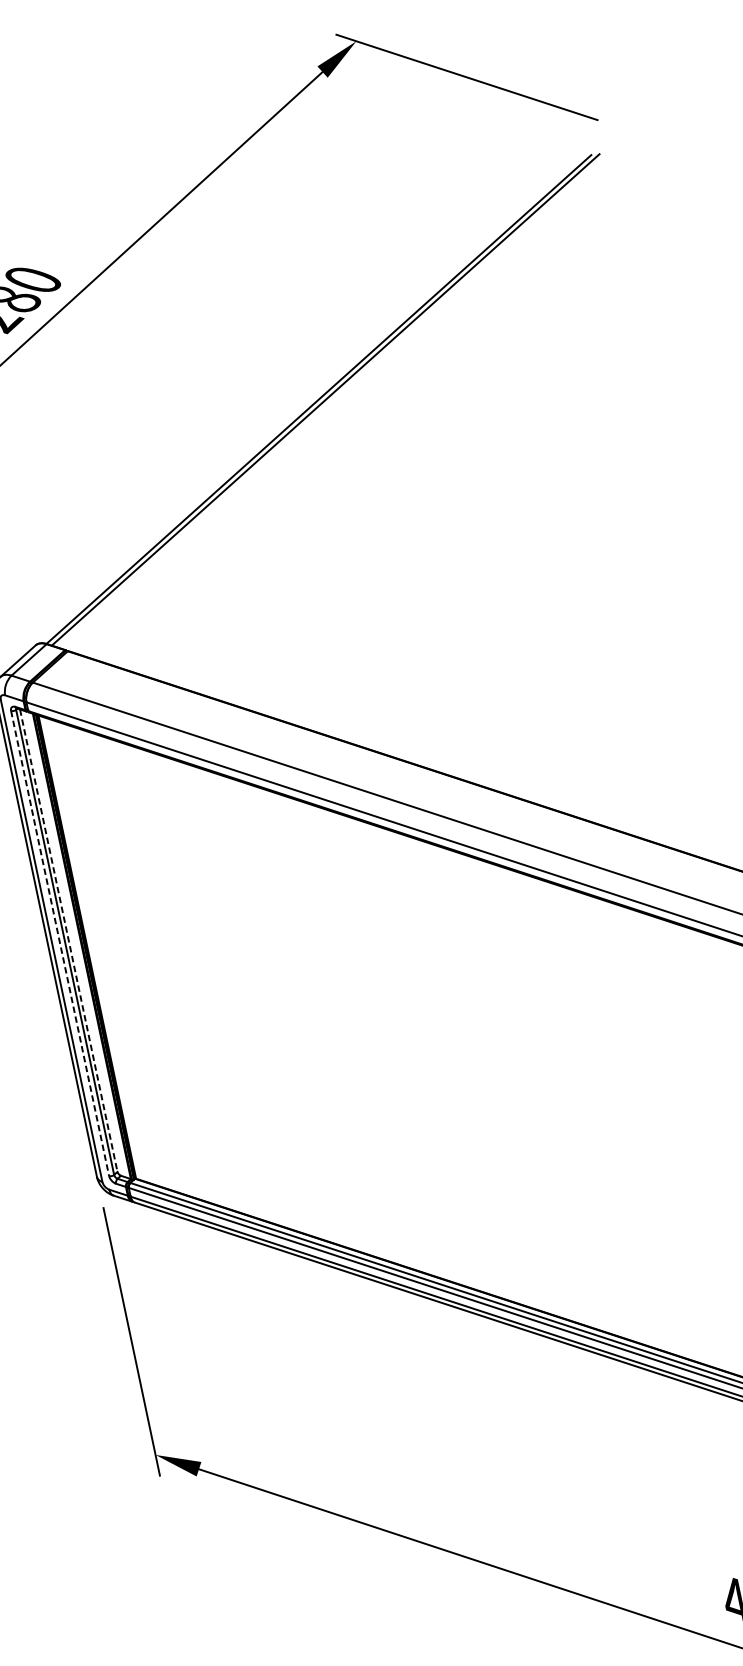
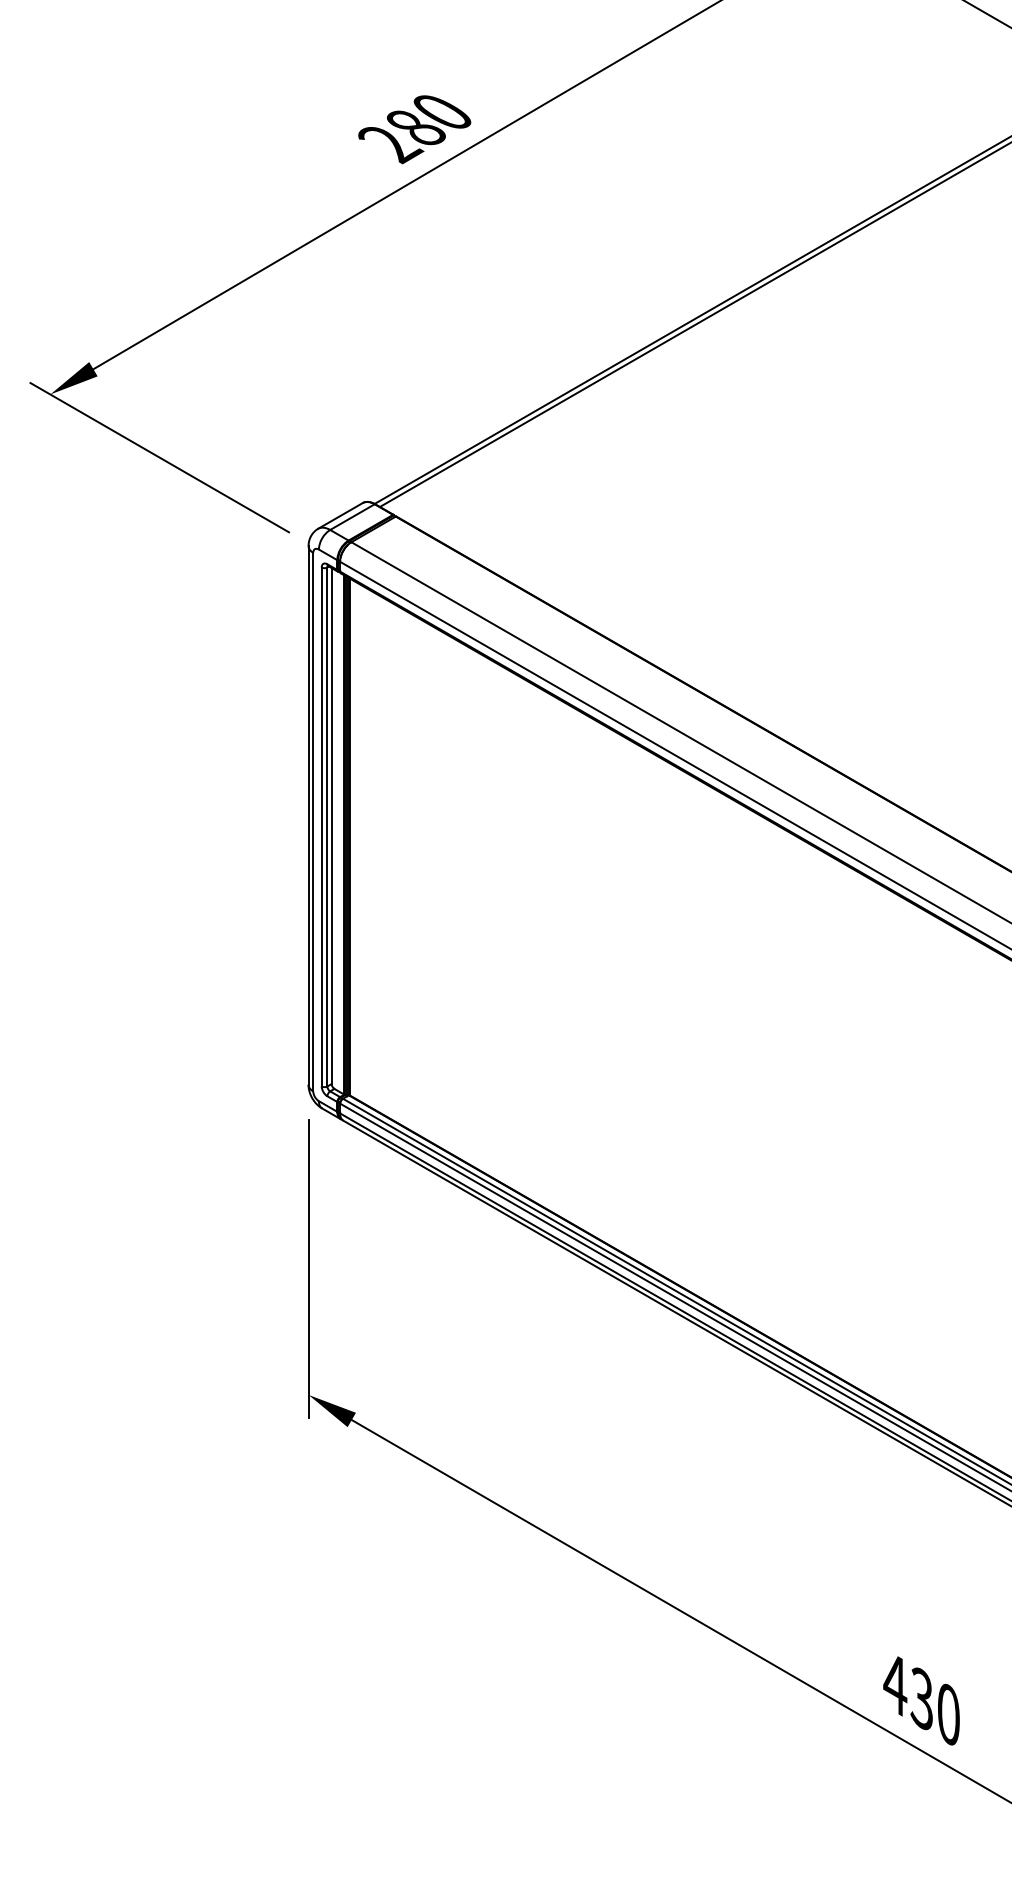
line: (68, 941) -> (331, 826), dashed -> solid
line: (59, 943) -> (321, 827), dashed -> solid

